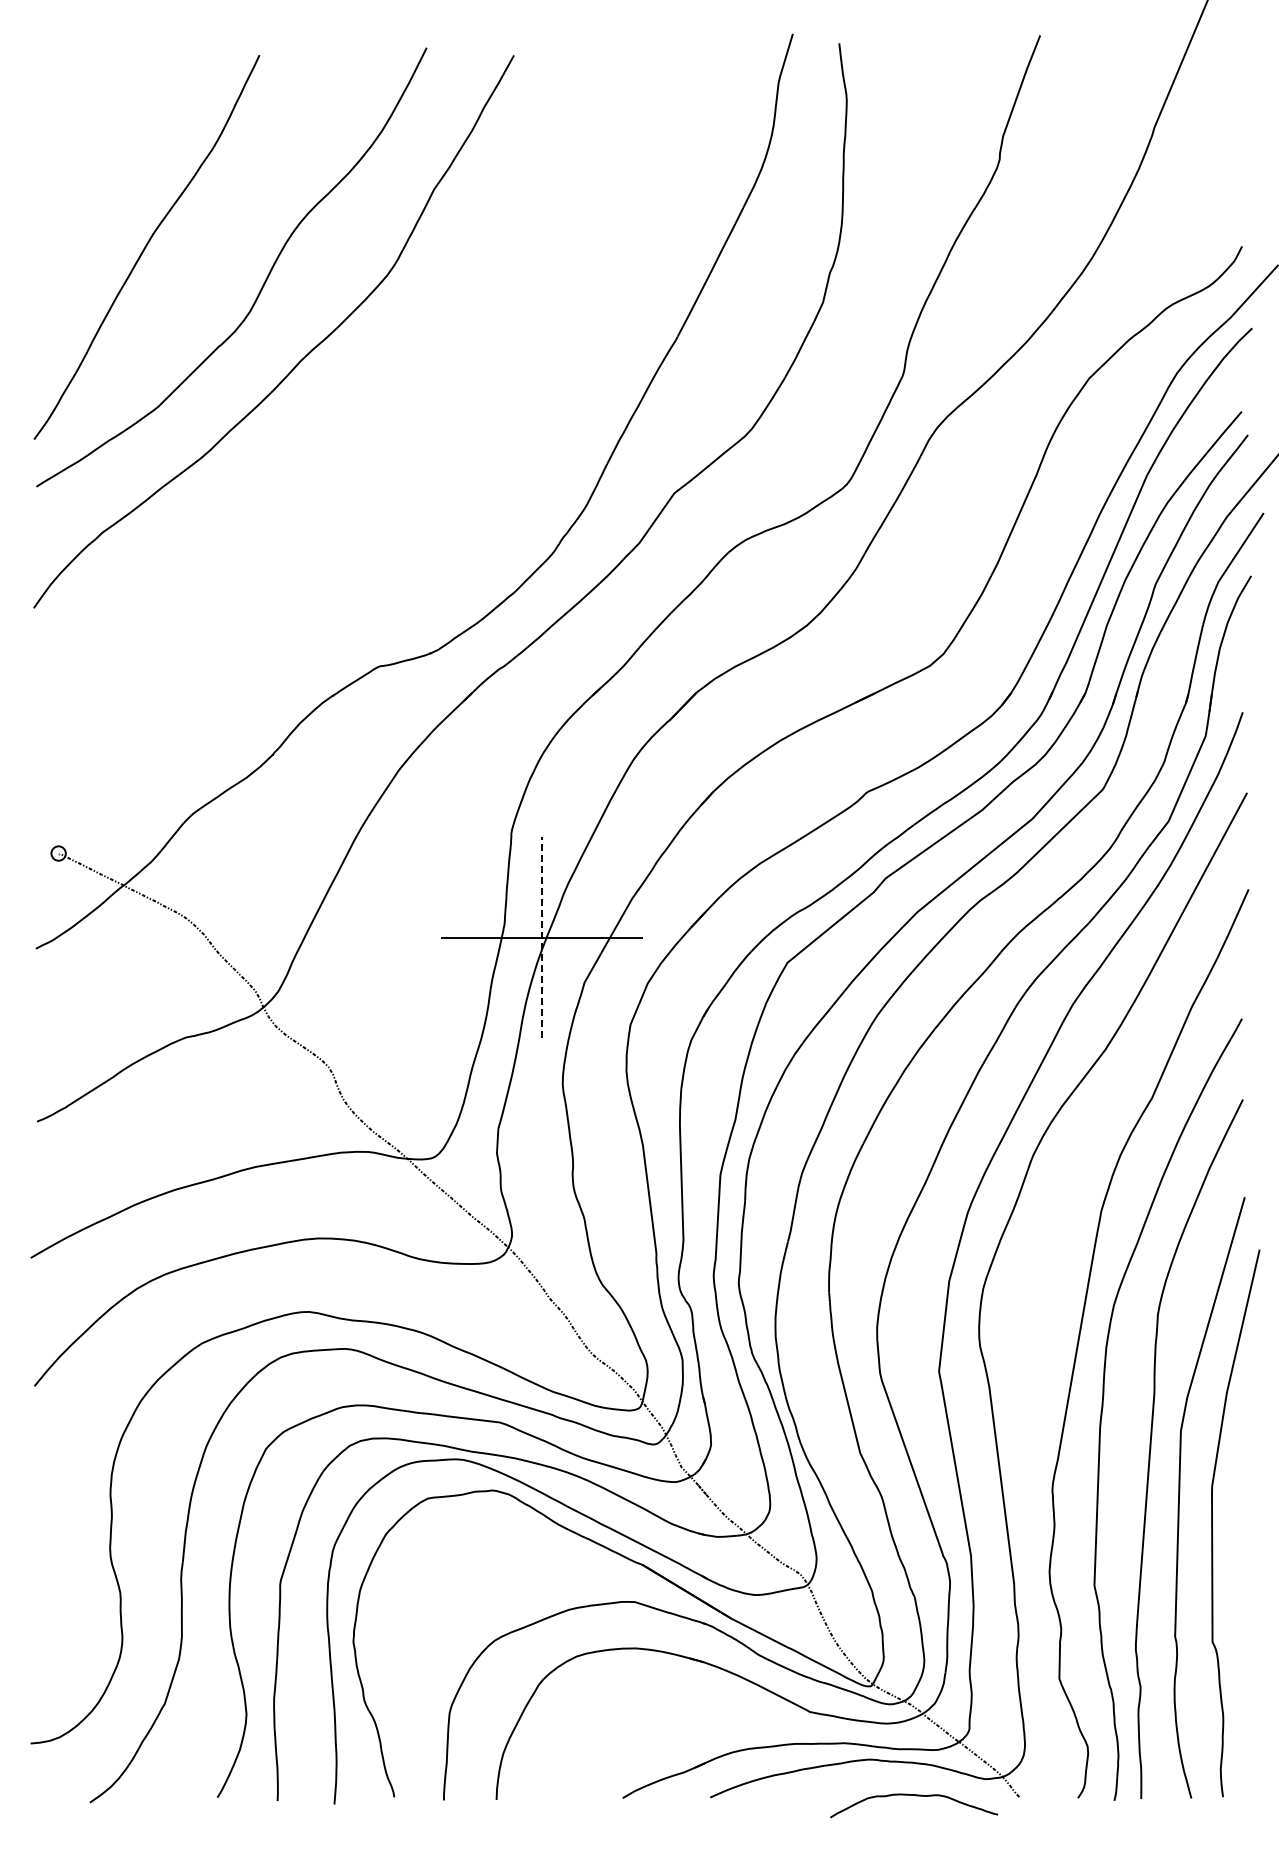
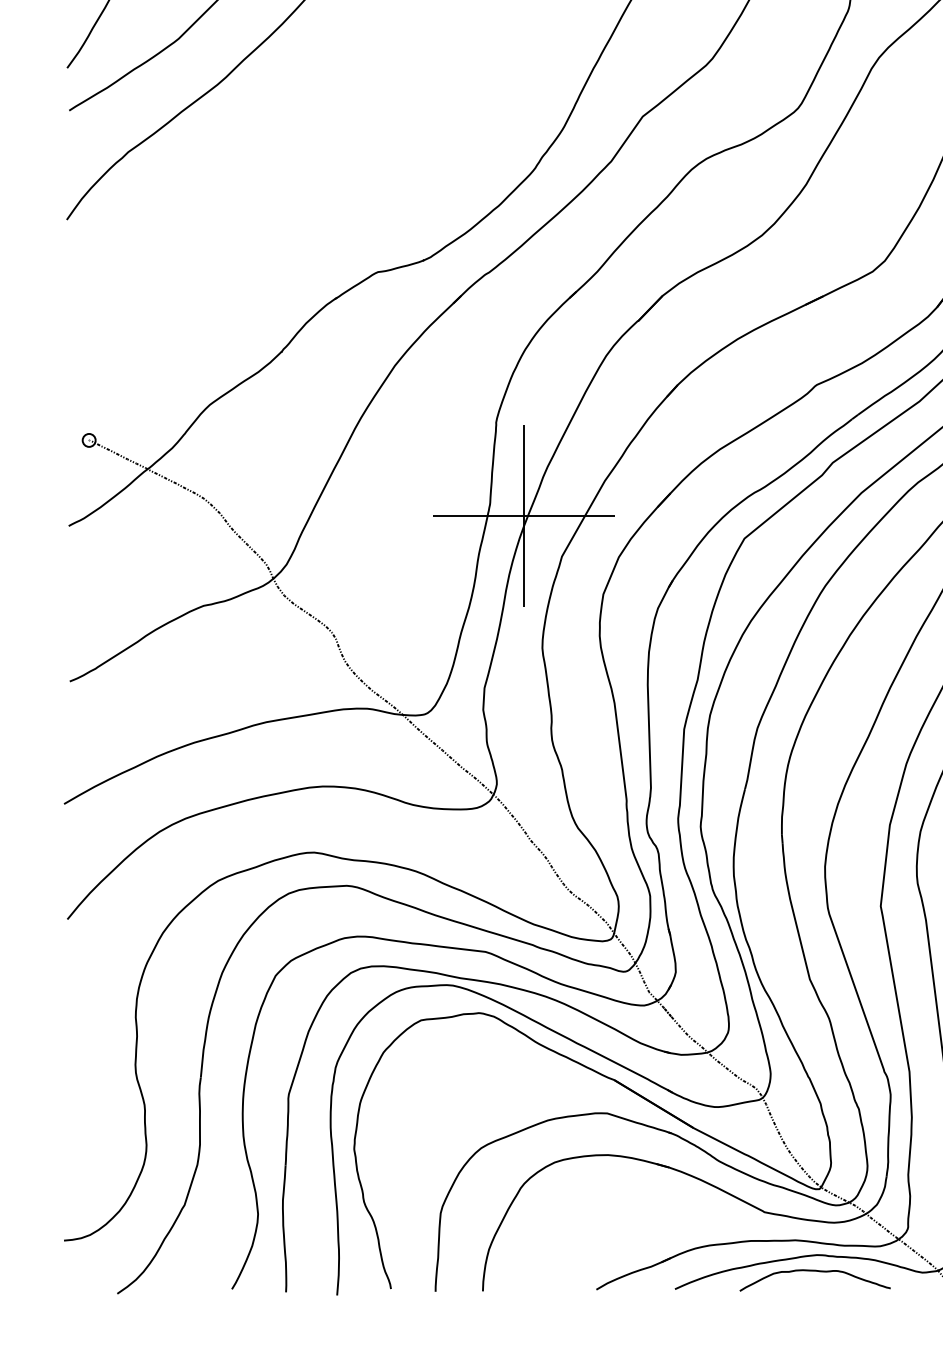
line: (542, 937) -> (524, 515), dashed -> solid
curve: (916, 1796) -> (817, 1272), moved

